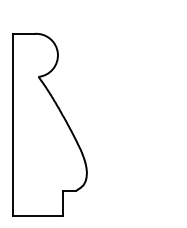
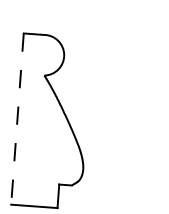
line: (13, 125) -> (17, 119), solid -> dashed

